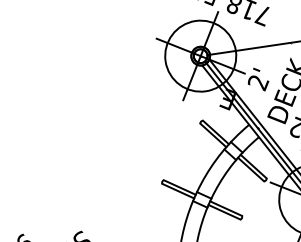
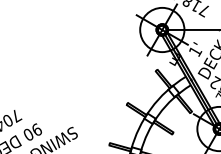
text: (255, 82) -> (193, 51), 2' -> 1'

